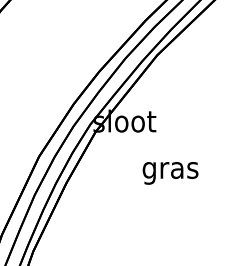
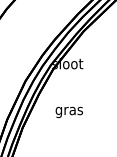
text: (168, 173) -> (68, 112), moved

